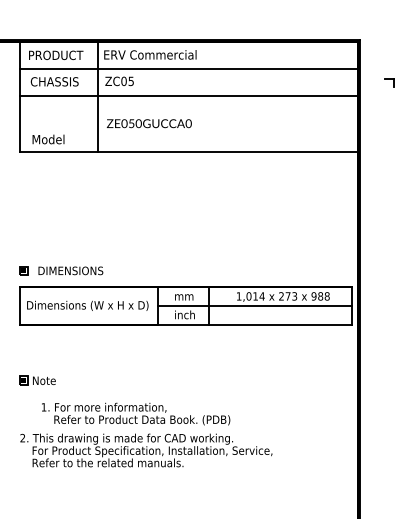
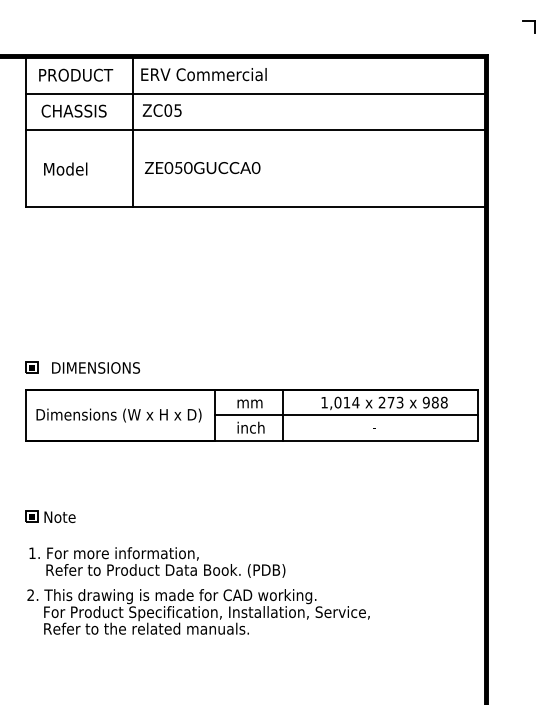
part: (389, 82) -> (528, 26), moved
text: (48, 139) -> (65, 169), moved
text: (136, 413) -> (158, 561), moved

